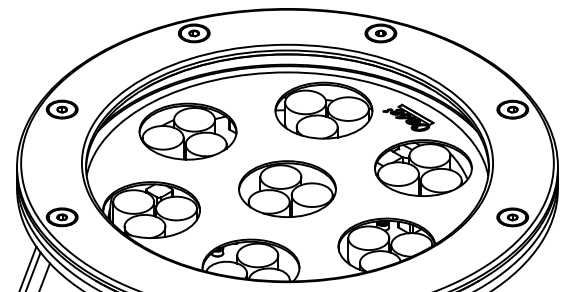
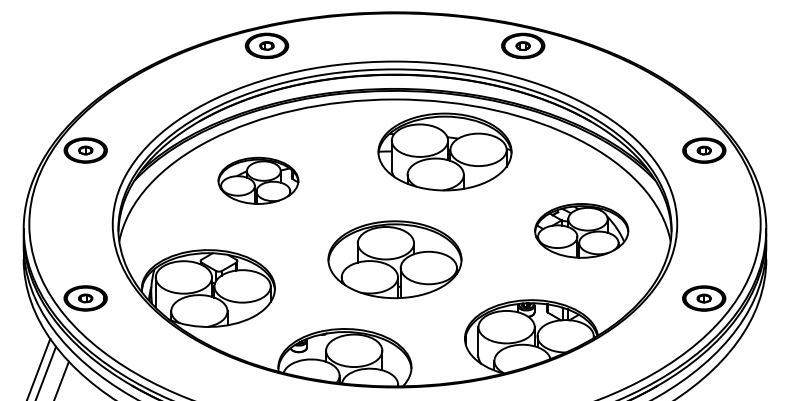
part: (408, 117) -> (560, 161), removed
part: (188, 131) -> (258, 180), size x0.6
part: (423, 167) -> (581, 230), size x0.7

